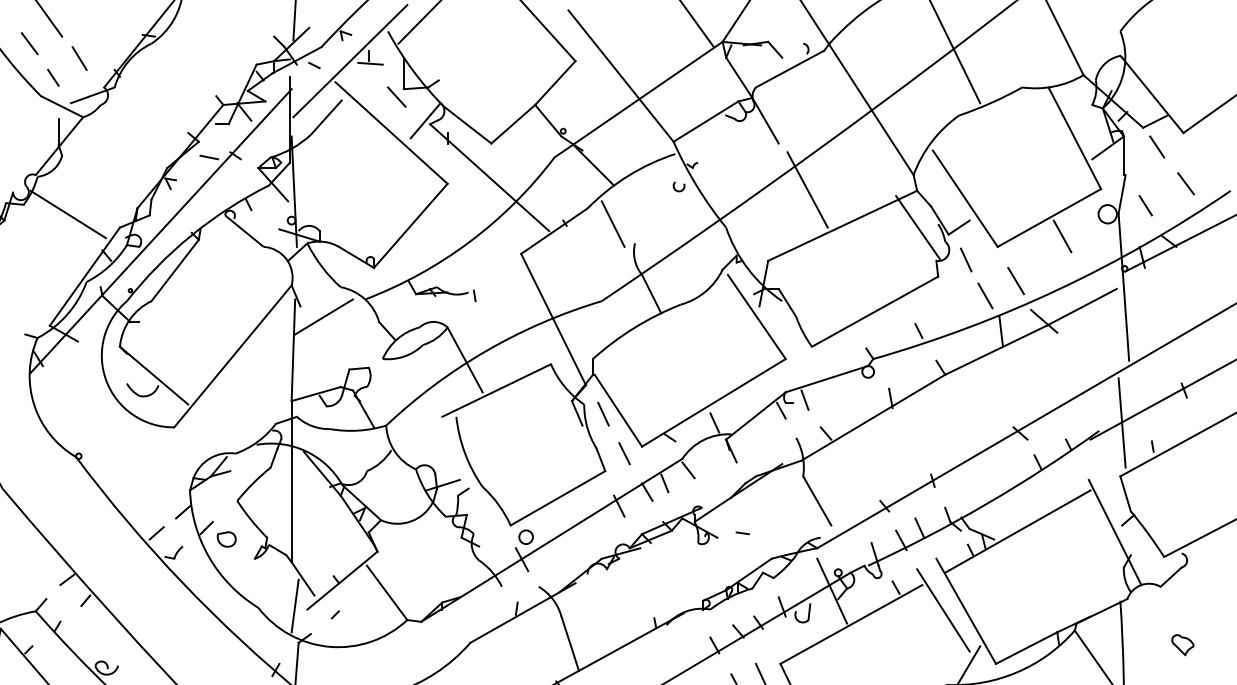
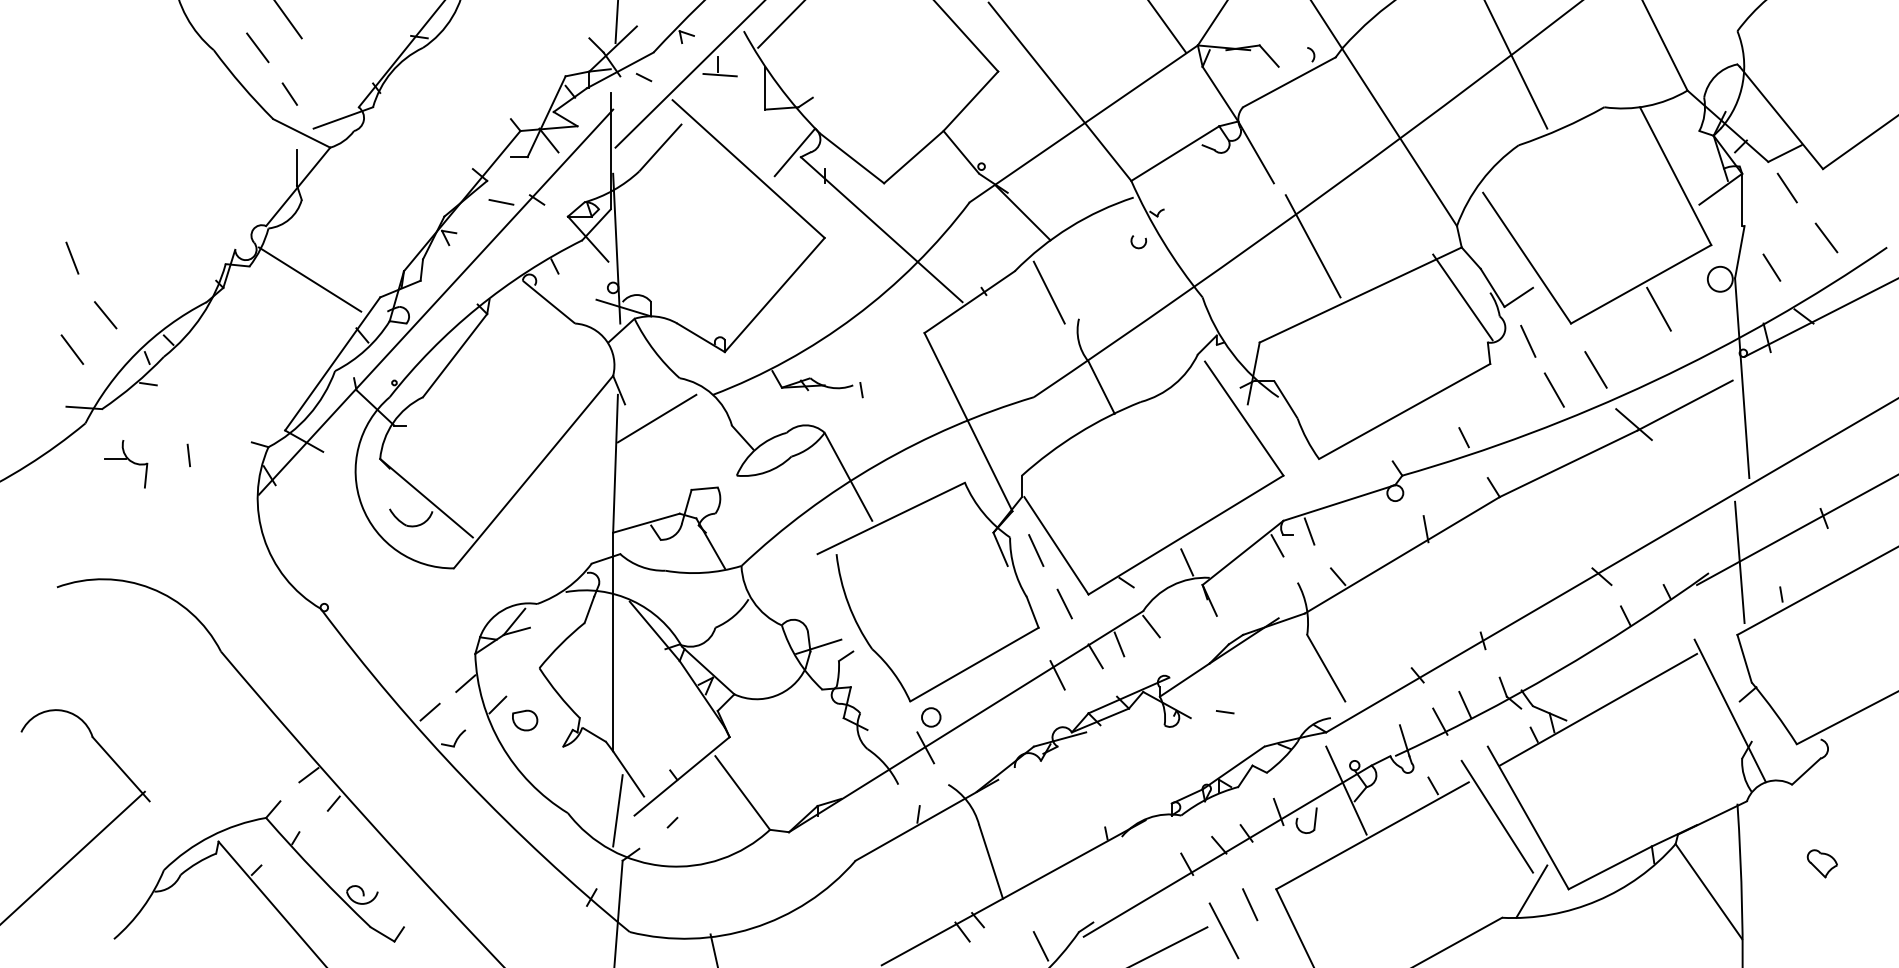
line: (79, 58) -> (325, 67), removed
line: (396, 97) -> (755, 120), removed
line: (1001, 331) -> (1575, 438), removed

